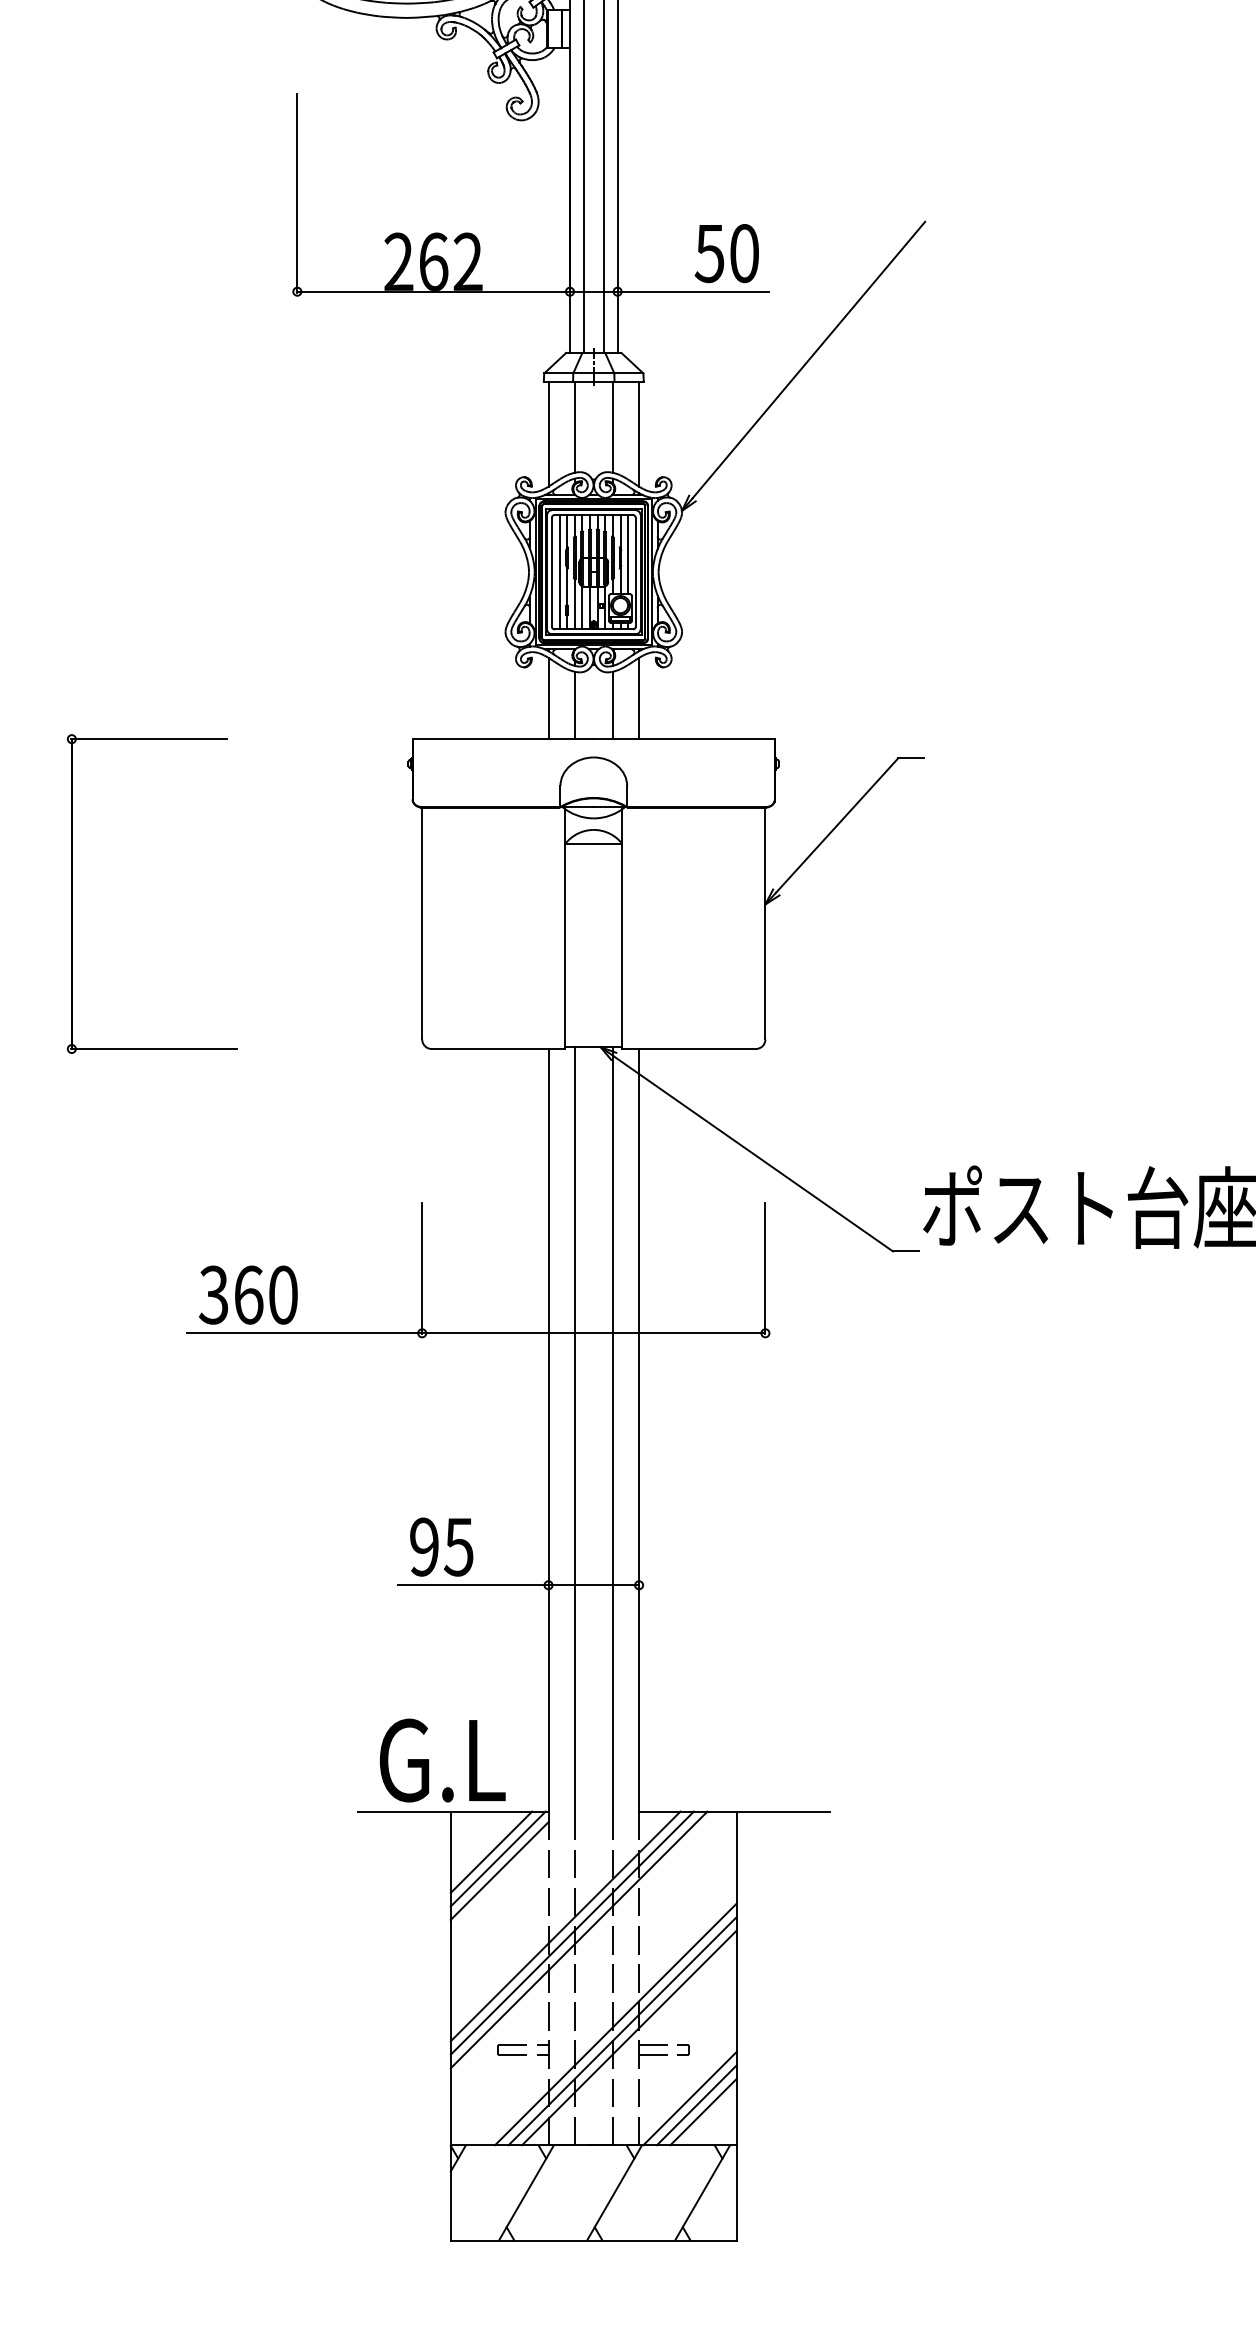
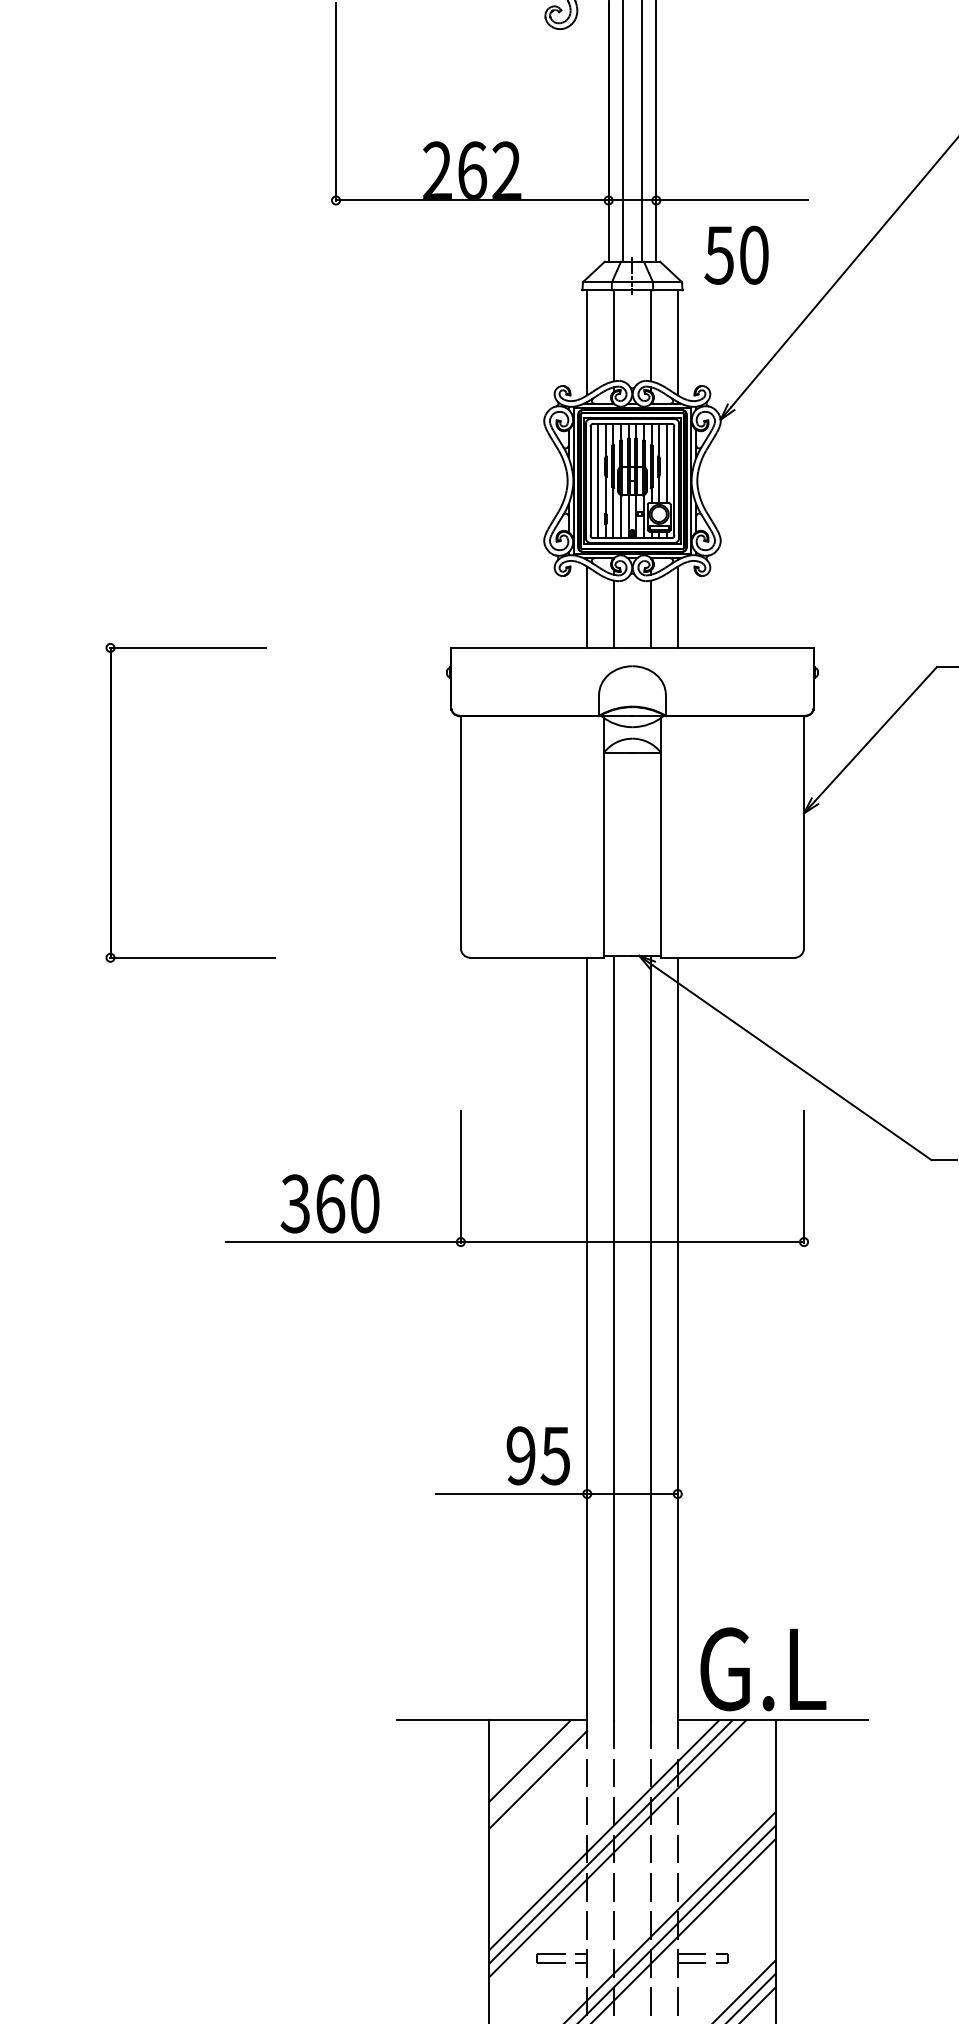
text: (726, 253) -> (736, 255), moved
text: (248, 1294) -> (330, 1203), moved
text: (441, 1546) -> (538, 1455), moved
text: (442, 1760) -> (763, 1669), moved
line: (497, 1858) -> (536, 1767), removed

